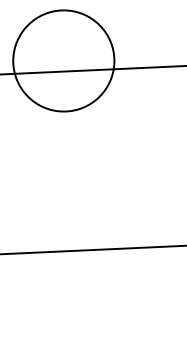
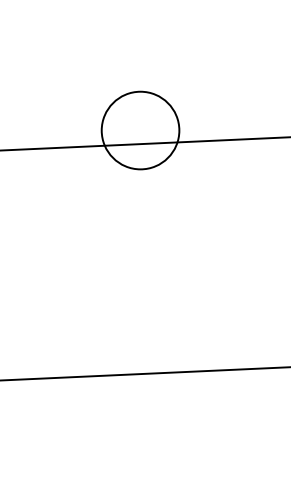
circle: (63, 60) -> (140, 130), size x0.6

